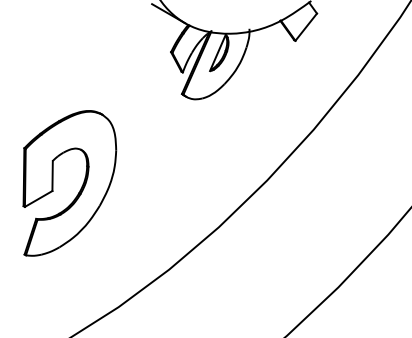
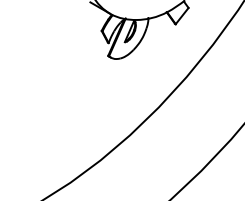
part: (78, 190) -> (46, 113), removed

